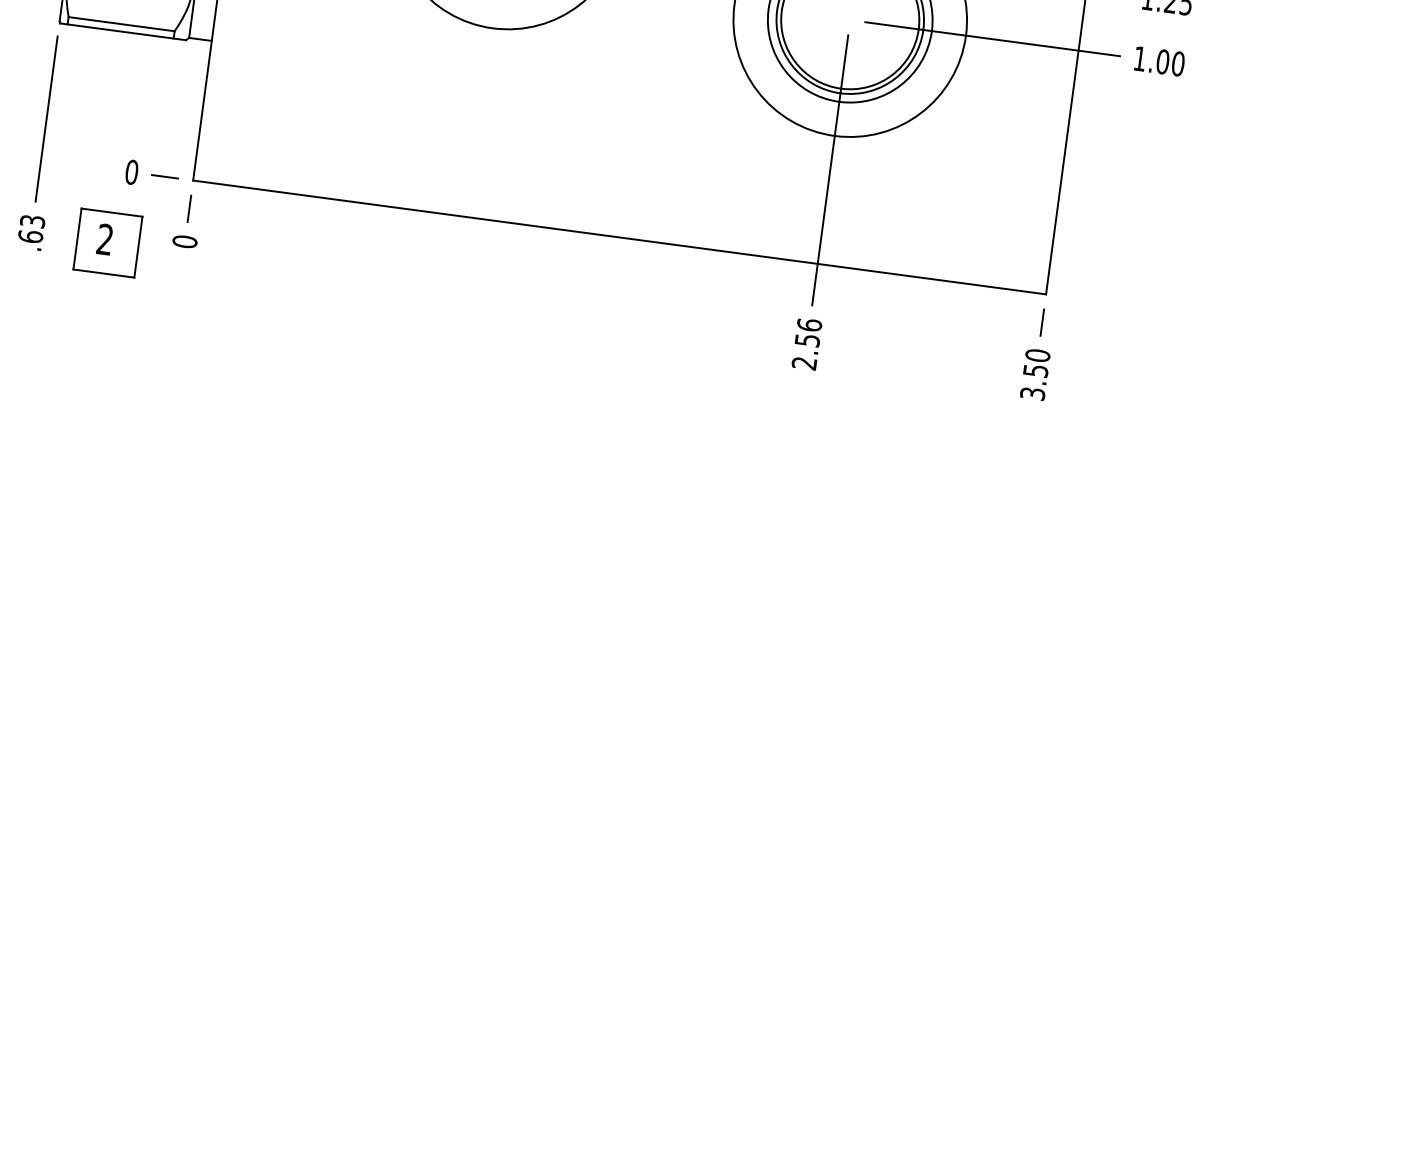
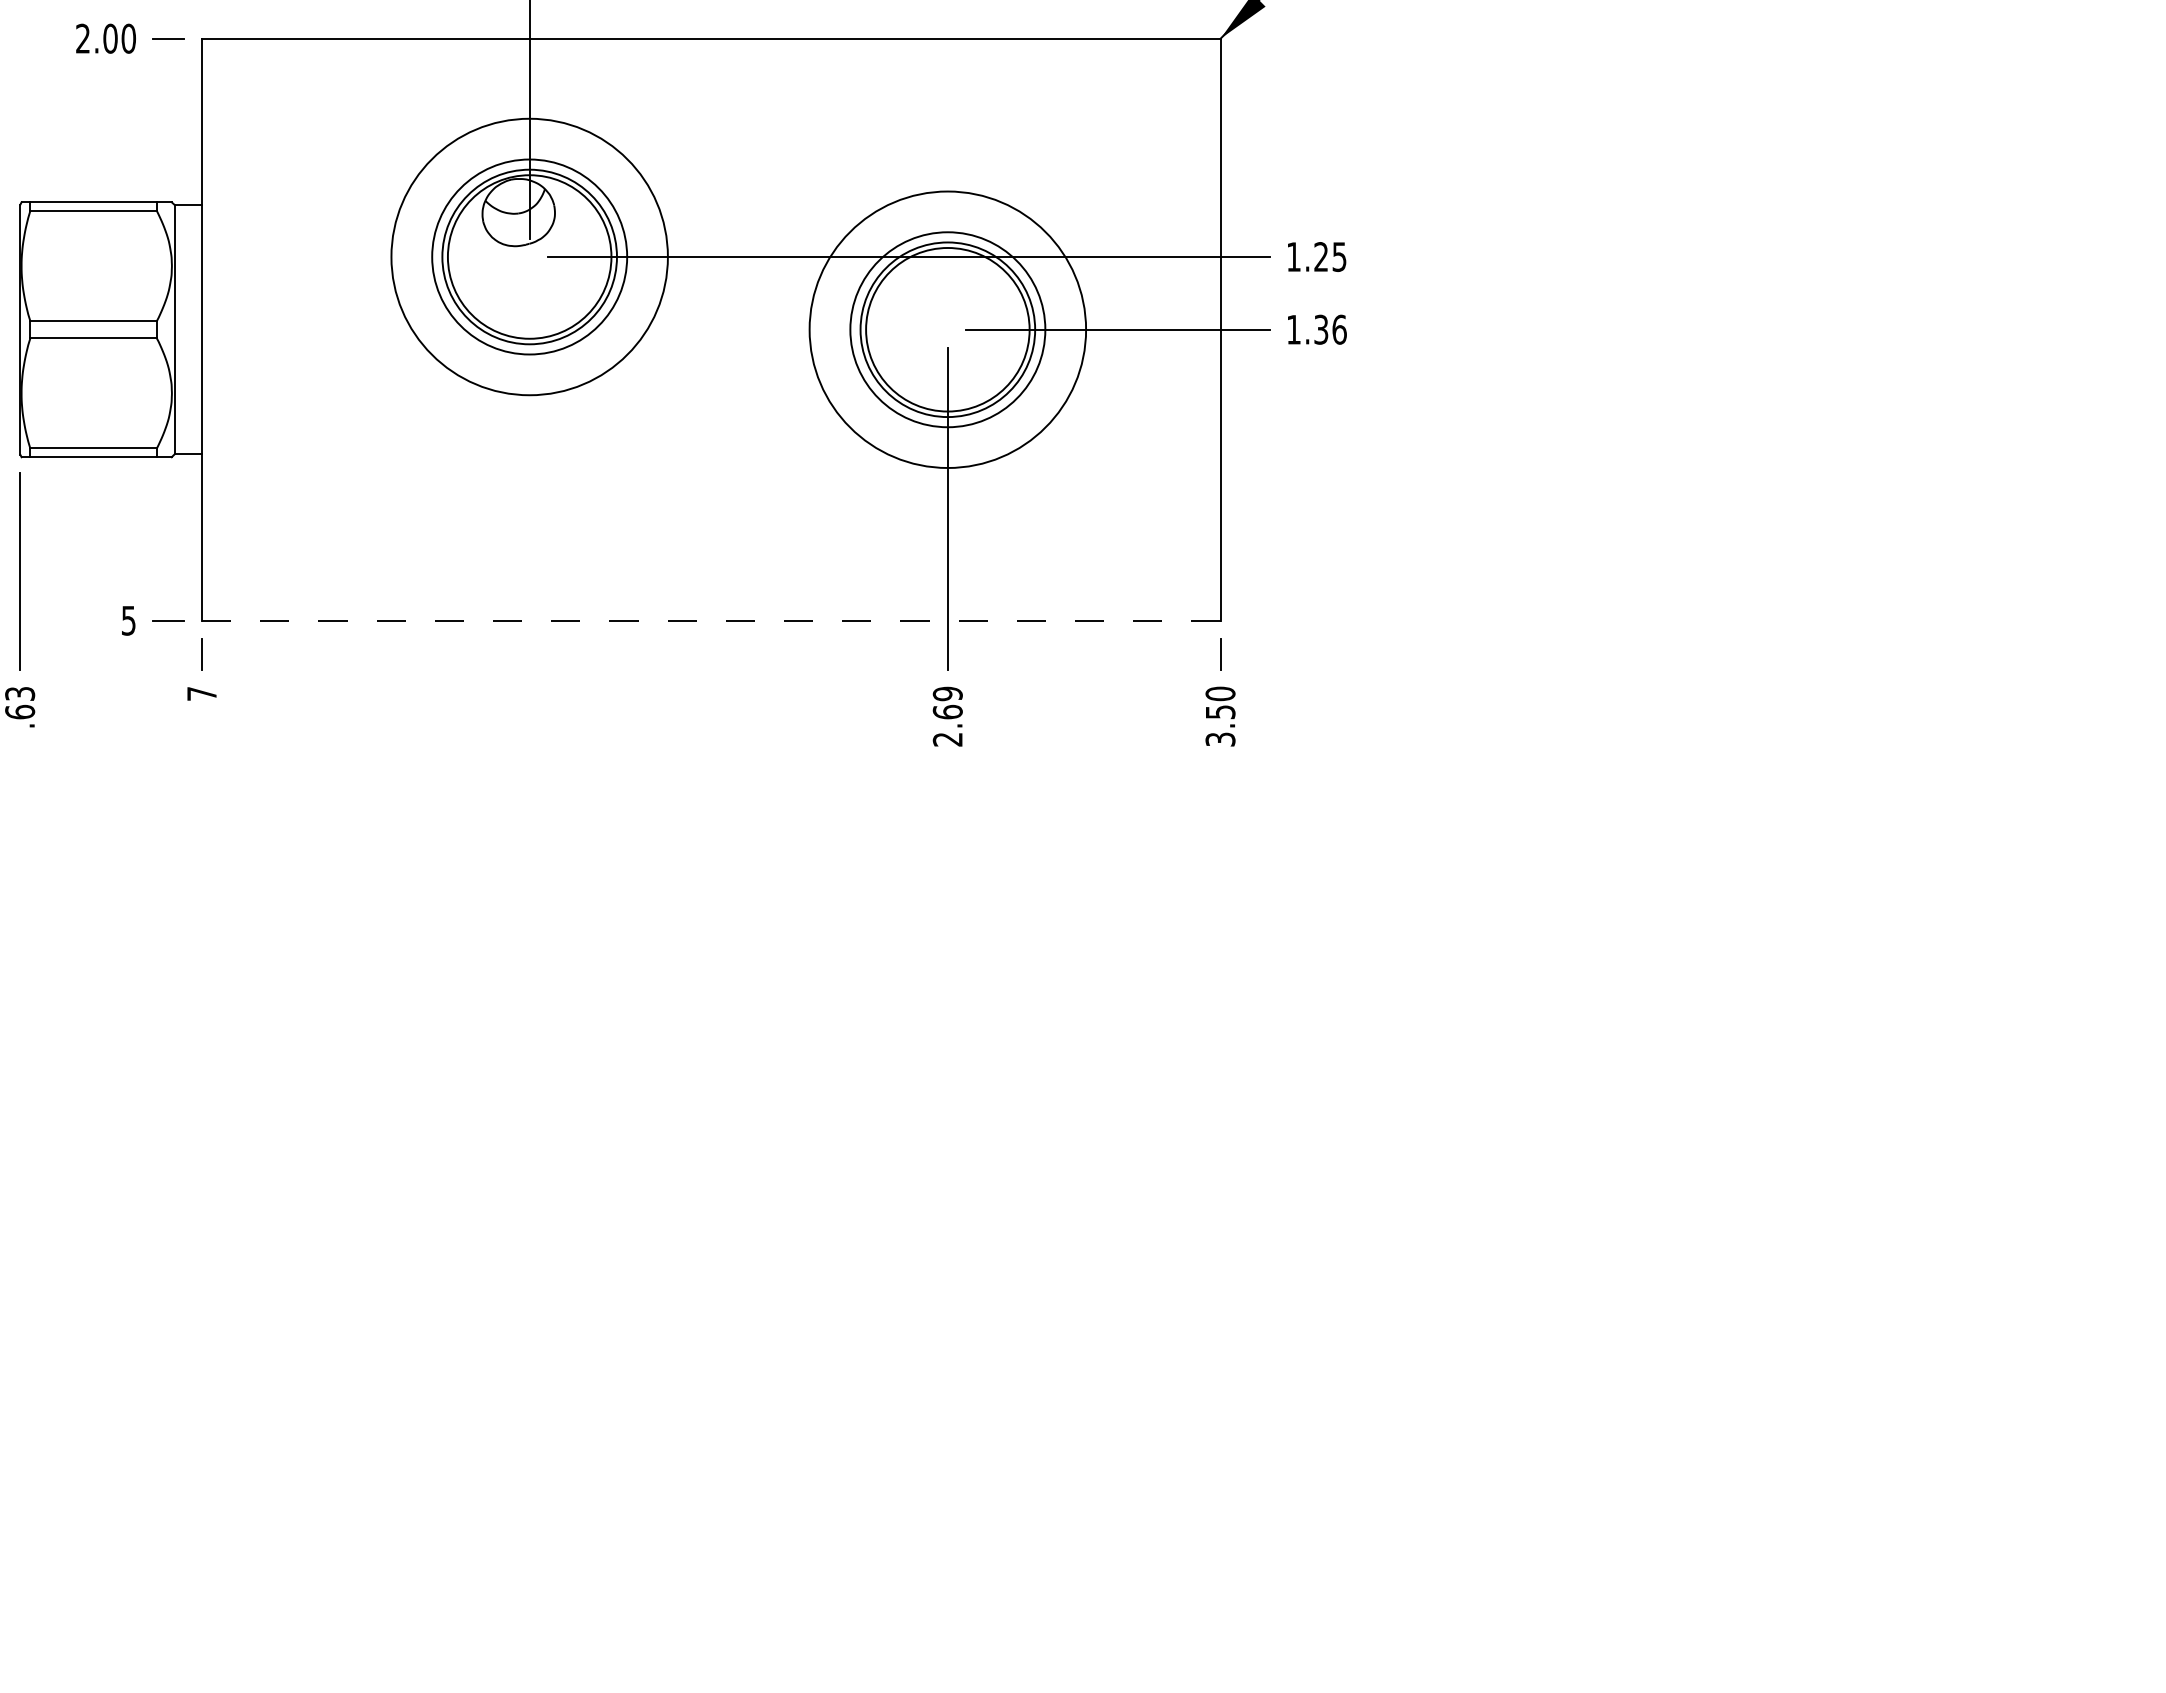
text: (1170, 62) -> (1330, 329), 1.00 -> 1.36
text: (131, 172) -> (128, 620), 0 -> 5
line: (619, 237) -> (711, 620), solid -> dashed
text: (185, 241) -> (202, 693), 0 -> 7
part: (107, 243) -> (111, 707), removed
text: (808, 332) -> (947, 702), 2.56 -> 2.69

